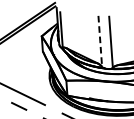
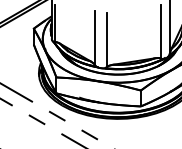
line: (100, 41) -> (95, 38), dashed -> solid

